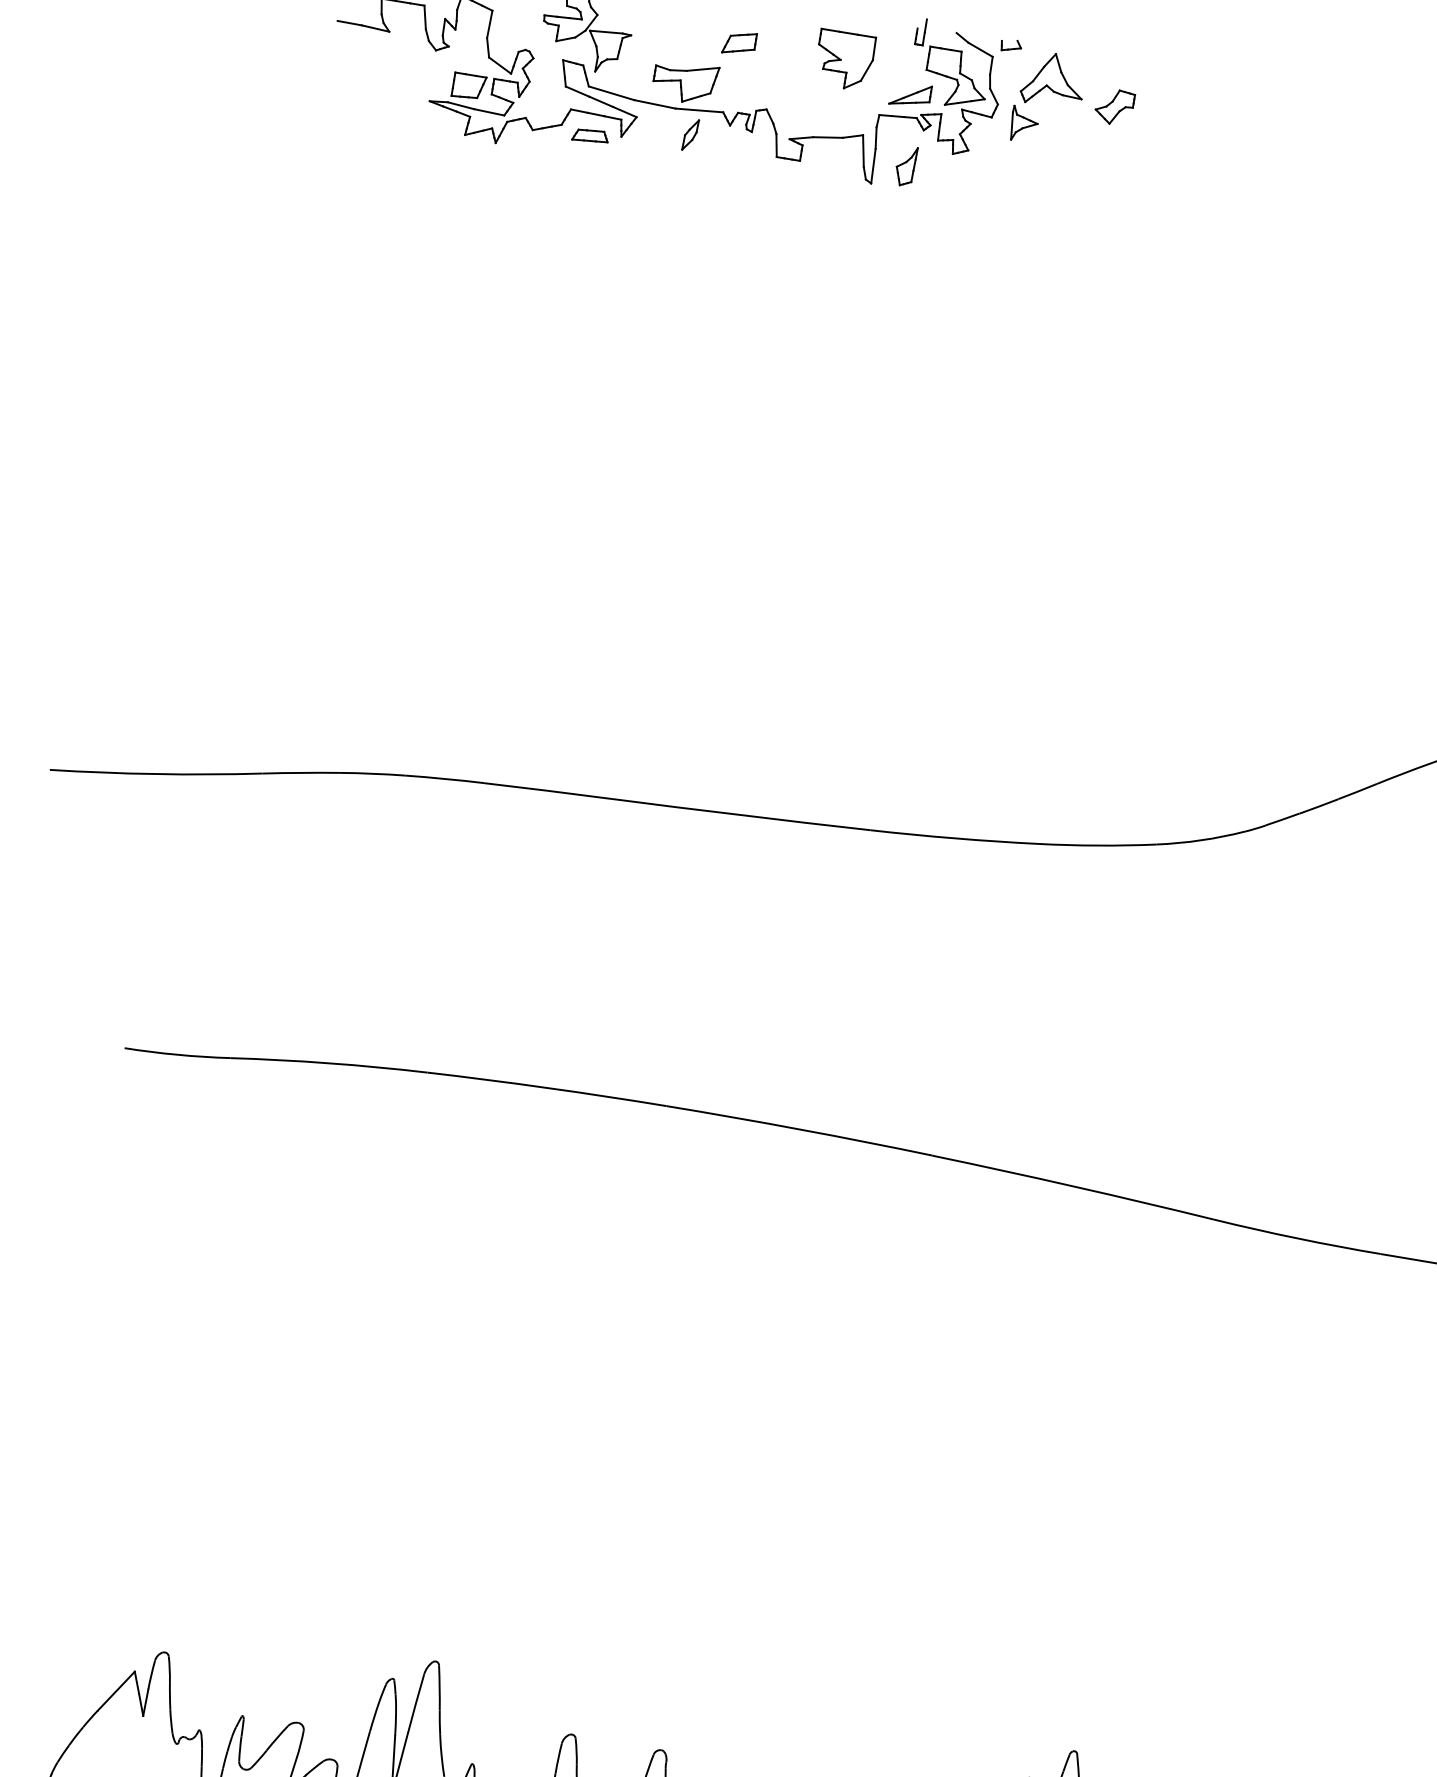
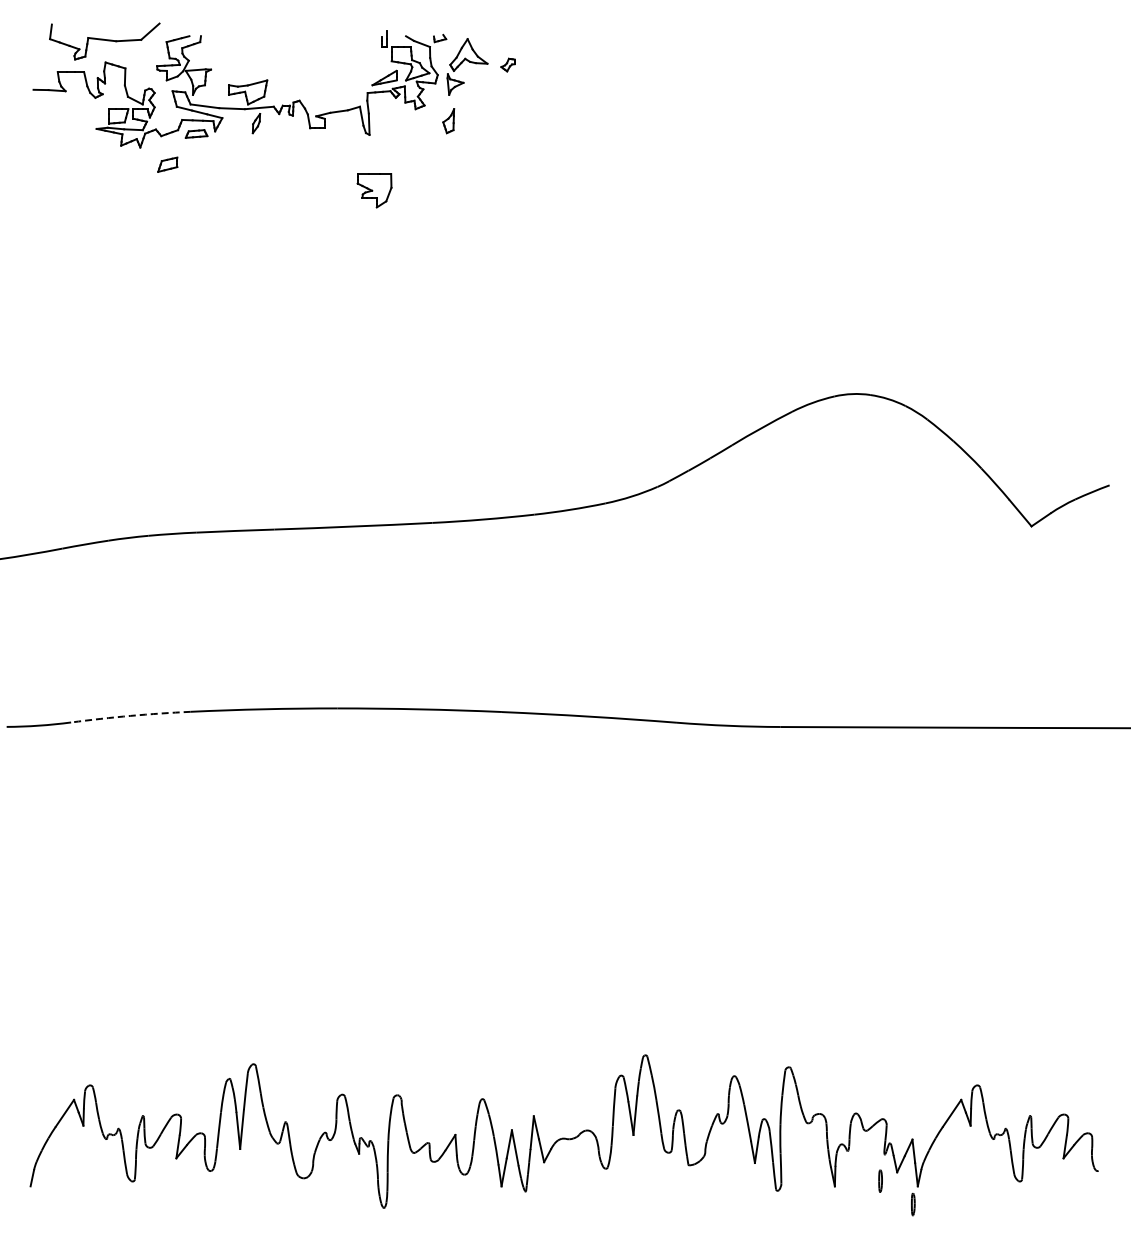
part: (739, 42) -> (167, 164), moved
part: (844, 60) -> (374, 190), moved
part: (1113, 105) -> (507, 64), size x0.6
part: (905, 166) -> (448, 121), moved
arc: (328, 1062) -> (130, 715), solid -> dashed

